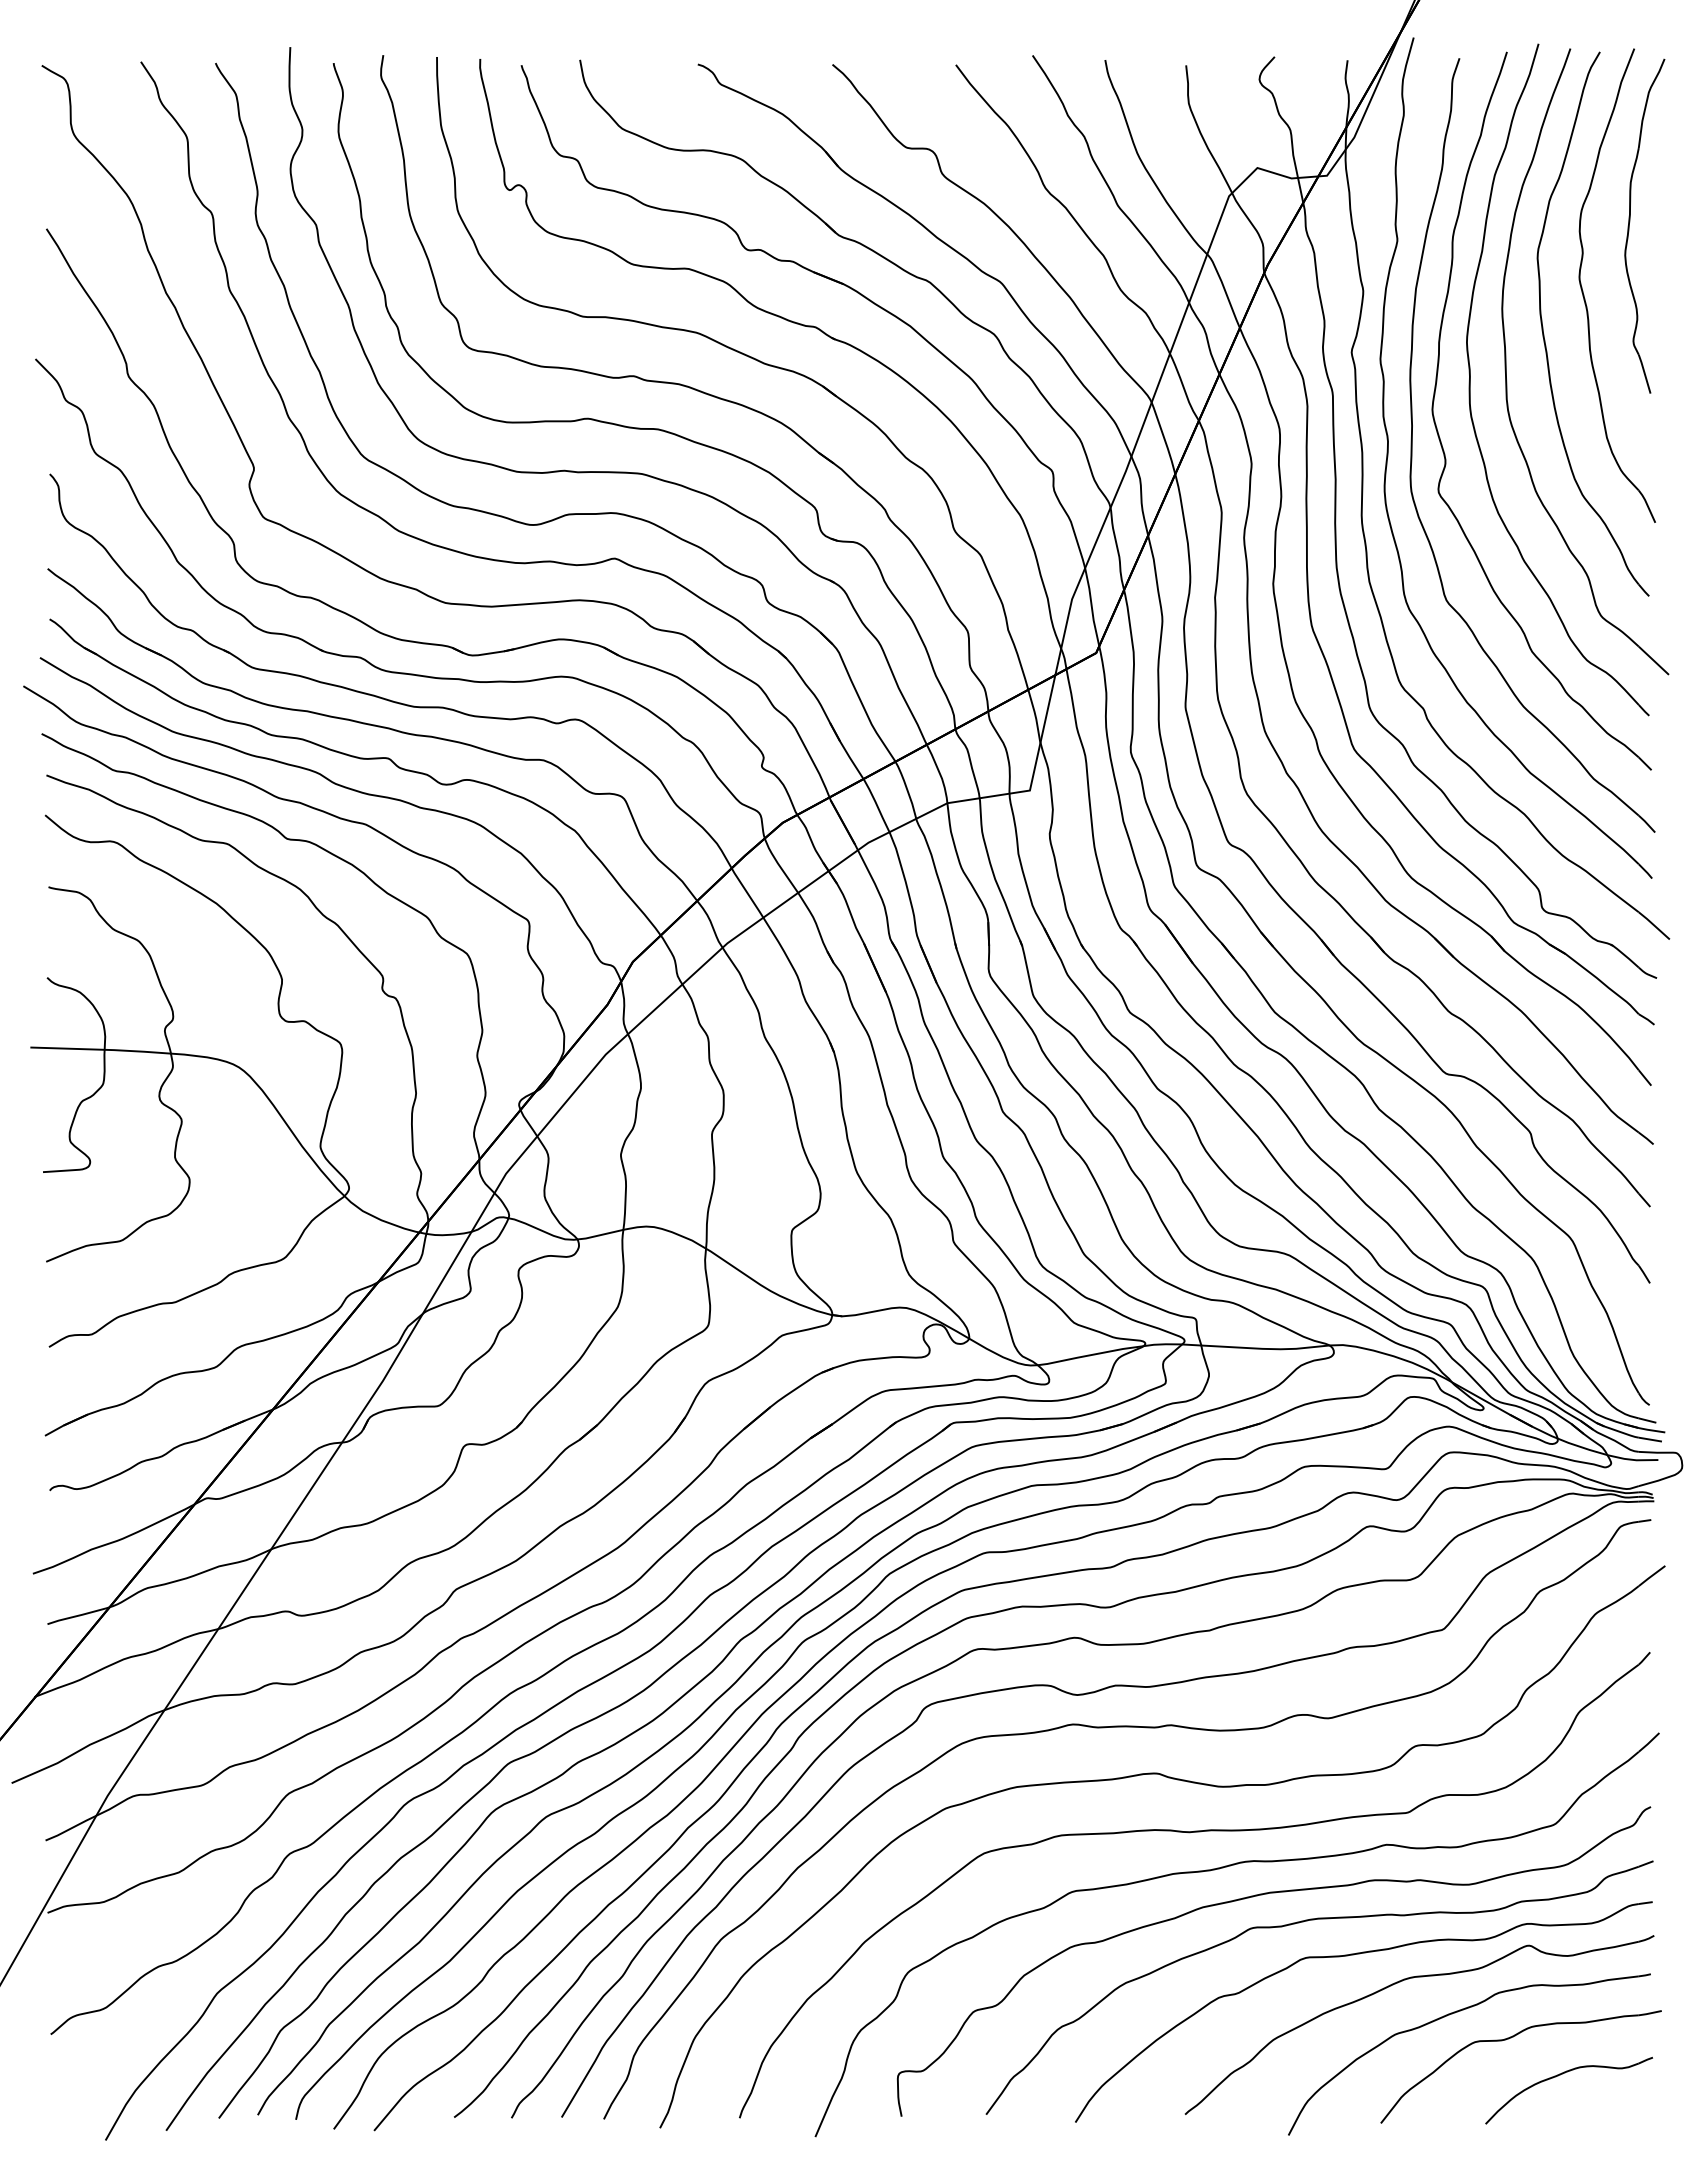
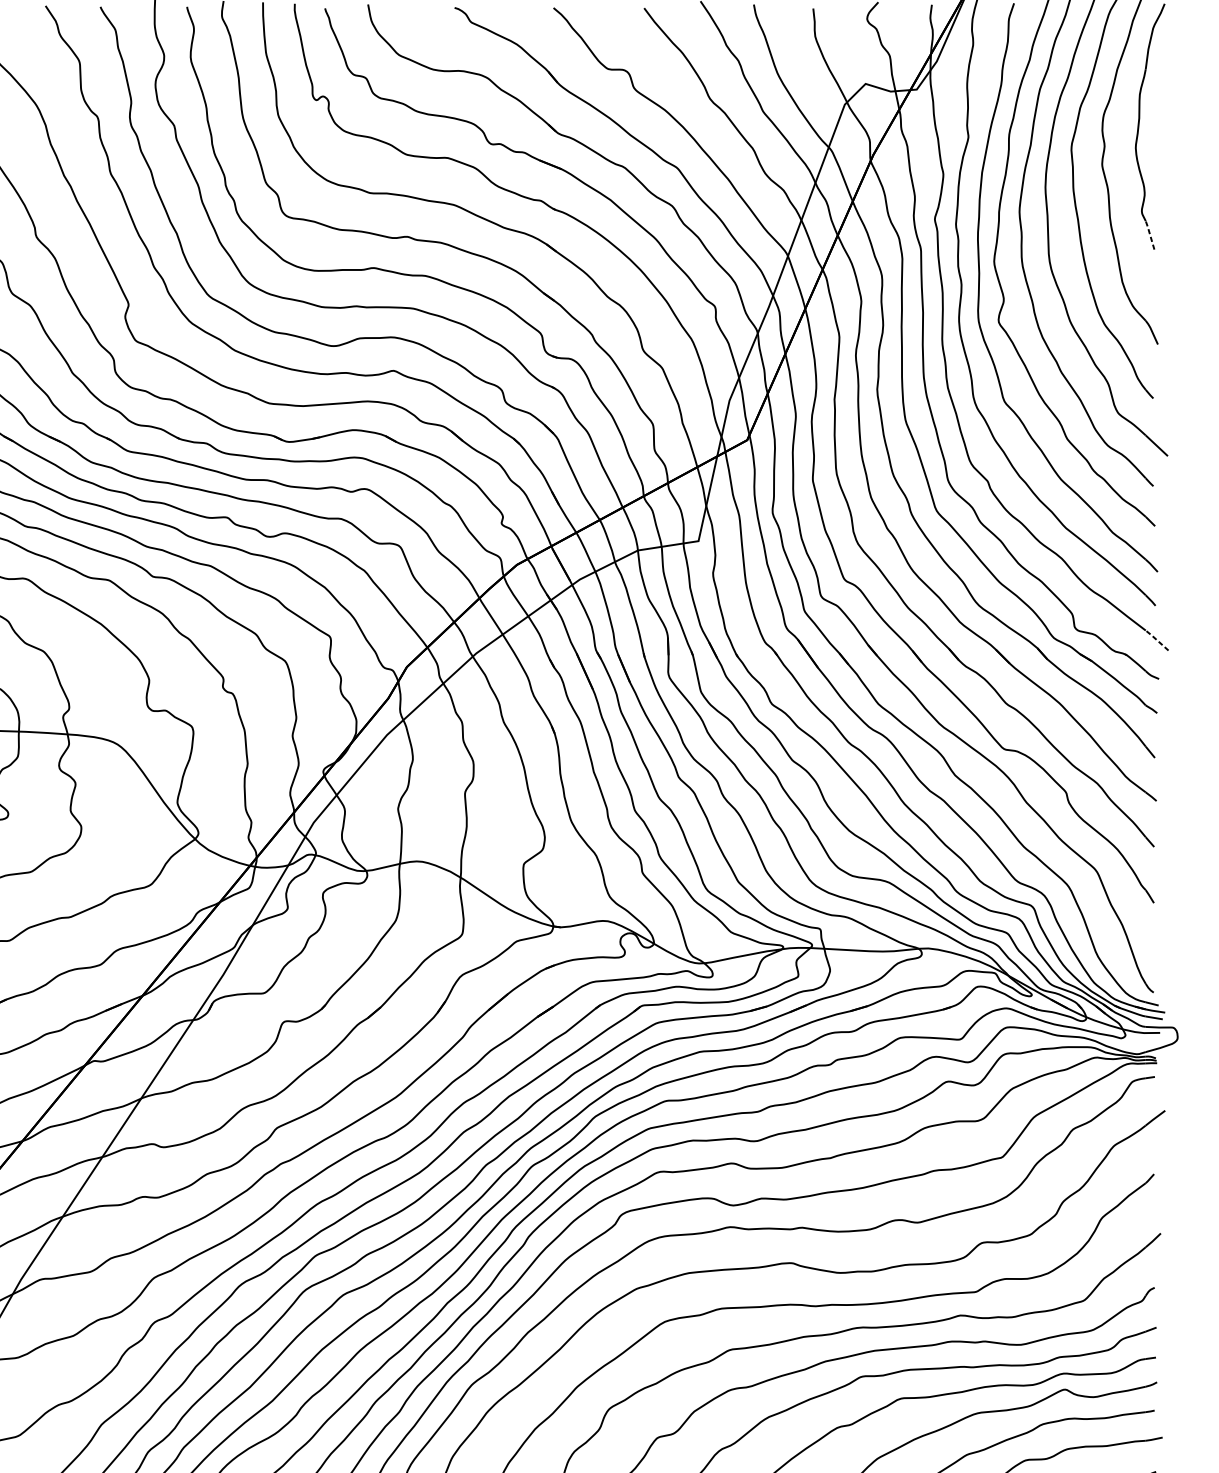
line: (1644, 372) -> (1149, 234), solid -> dashed
line: (1653, 924) -> (1156, 639), solid -> dashed

